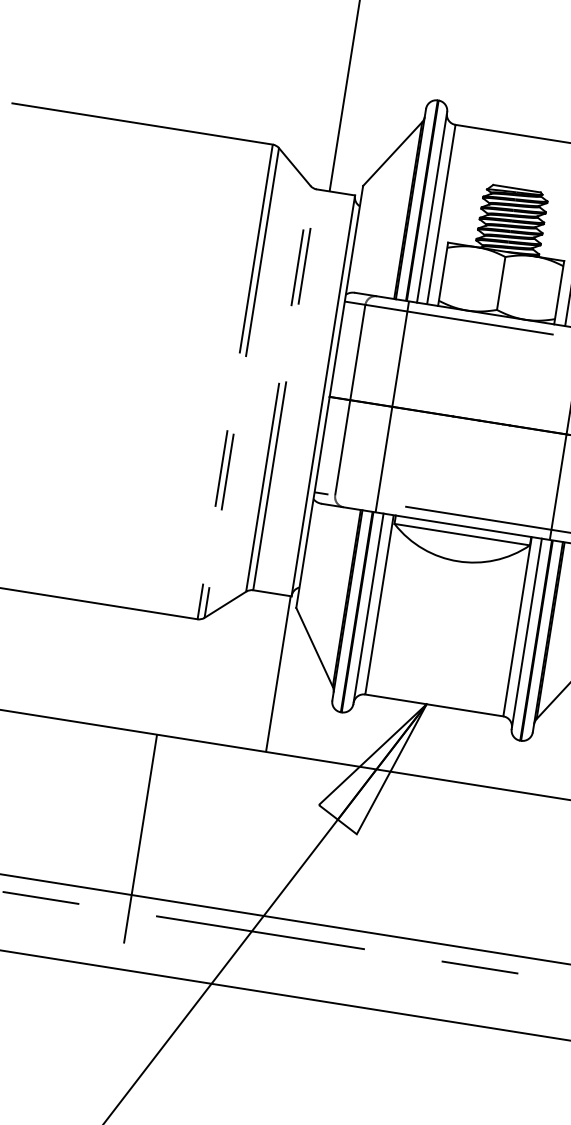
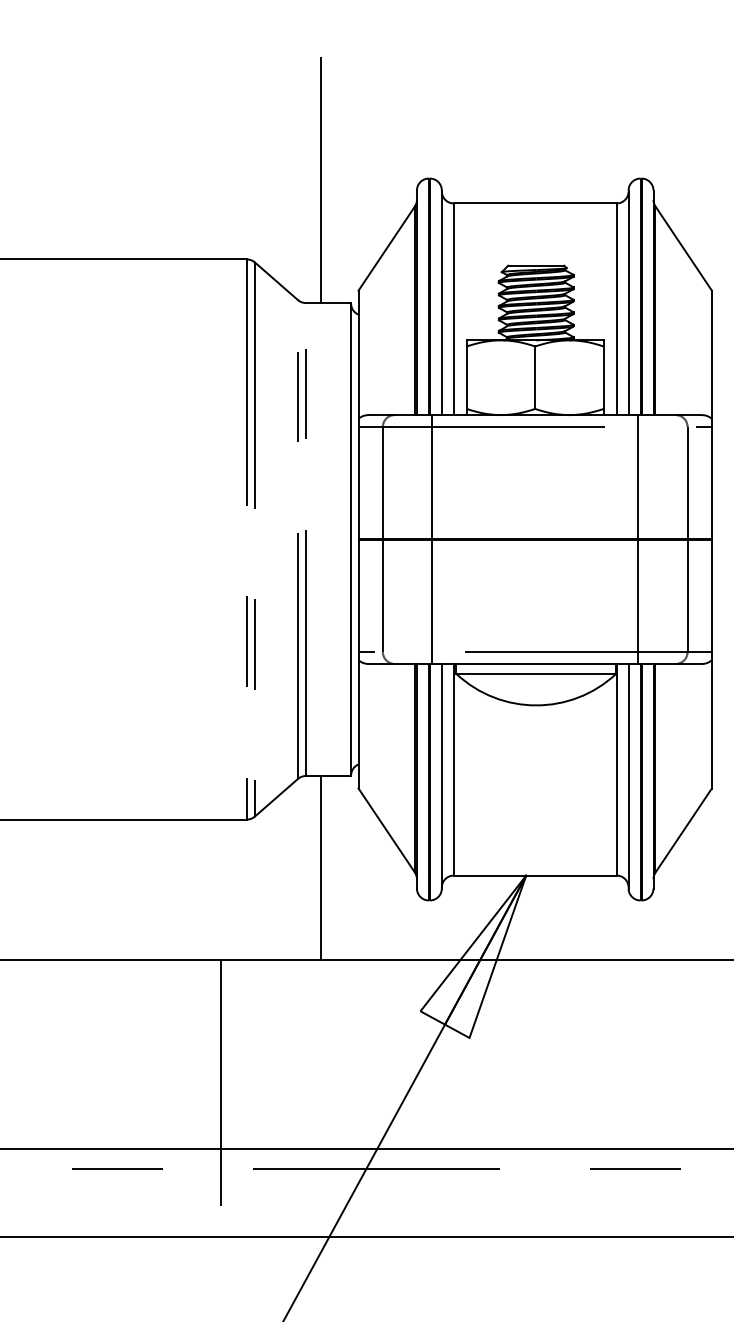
line: (278, 673) -> (321, 867), moved

